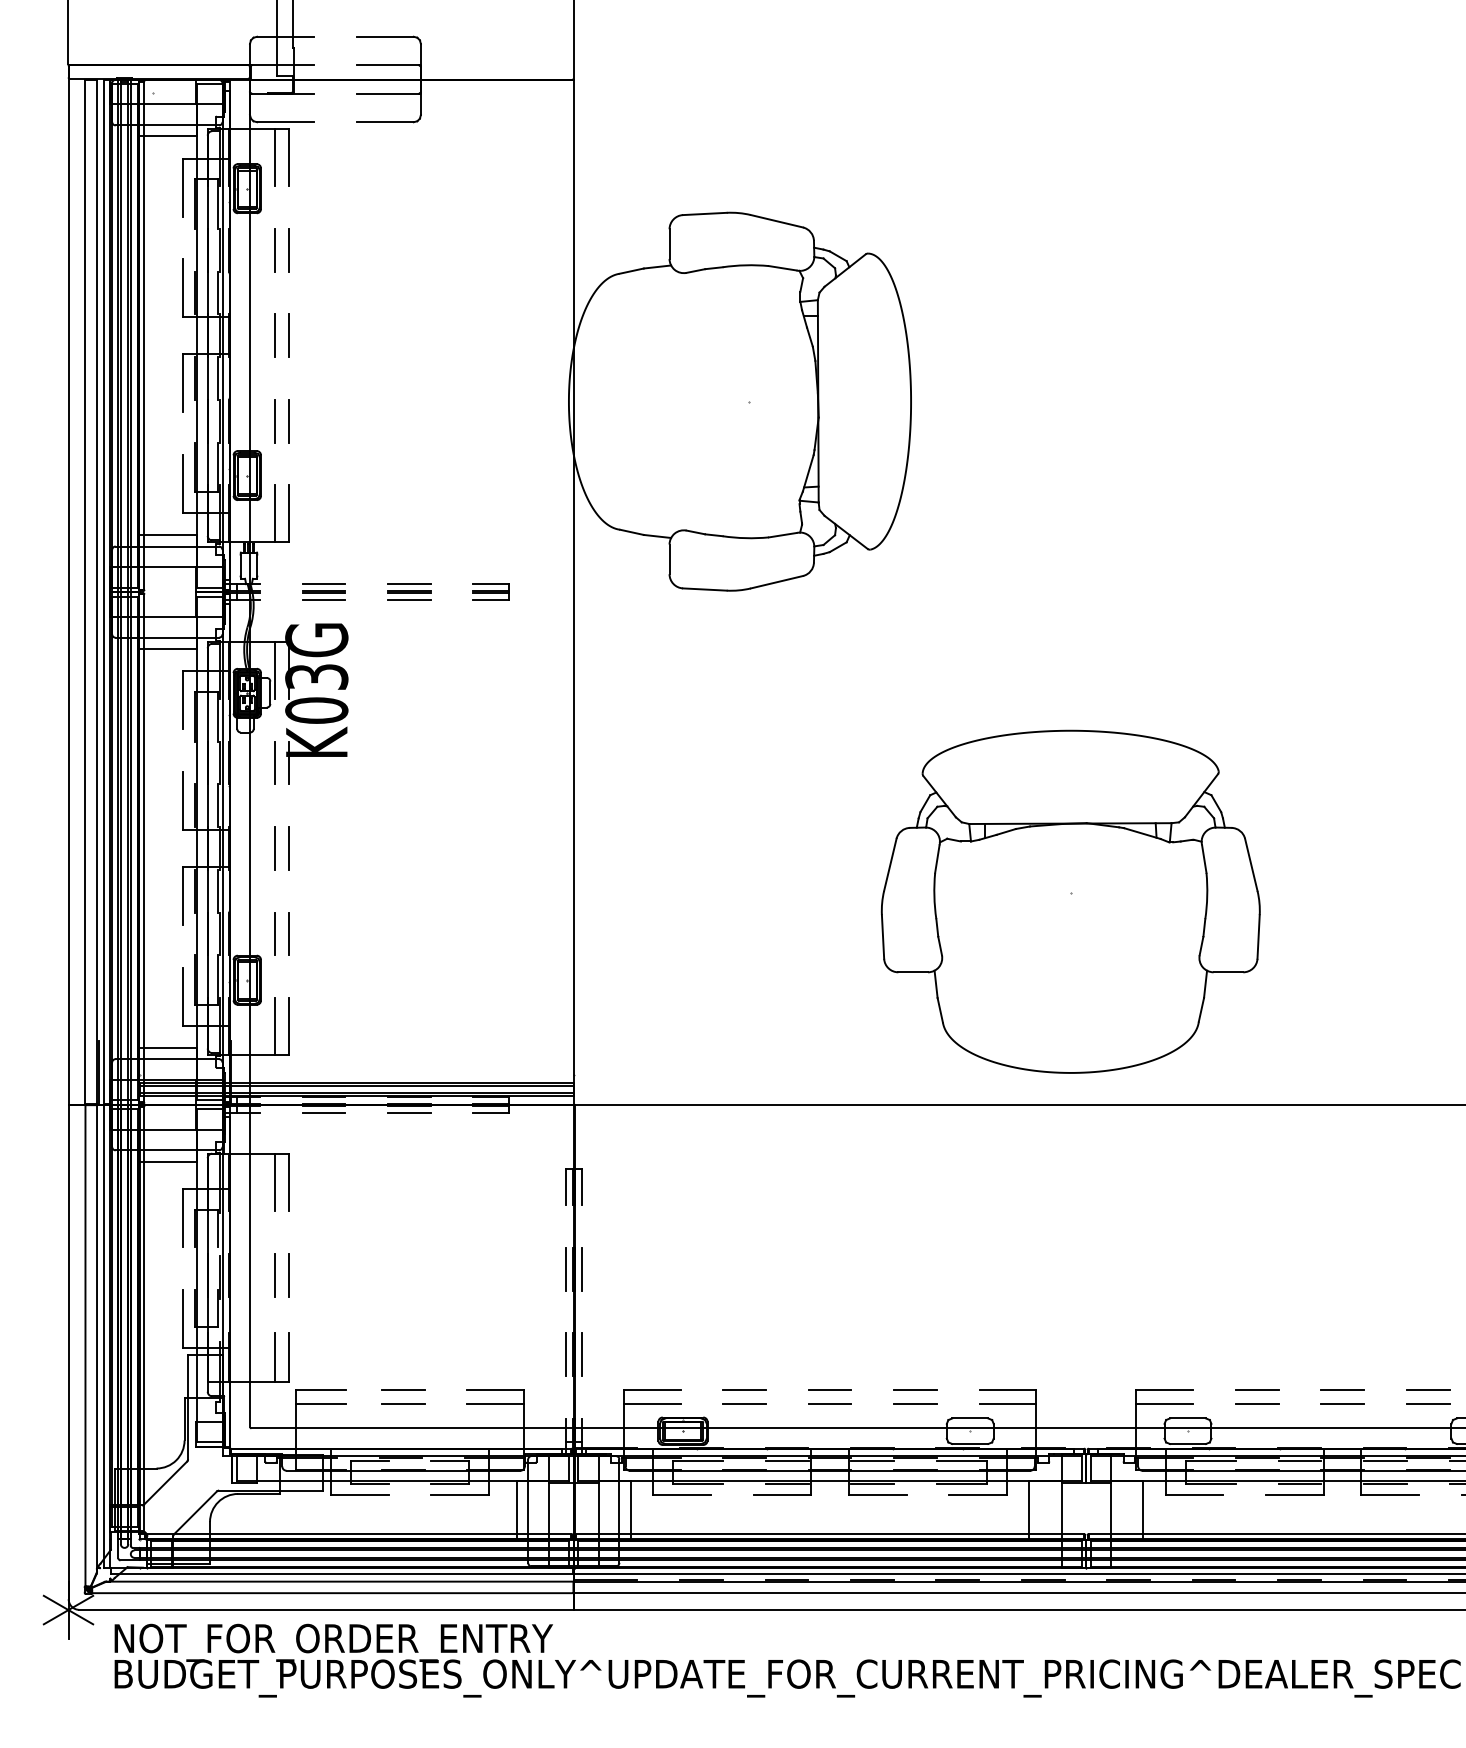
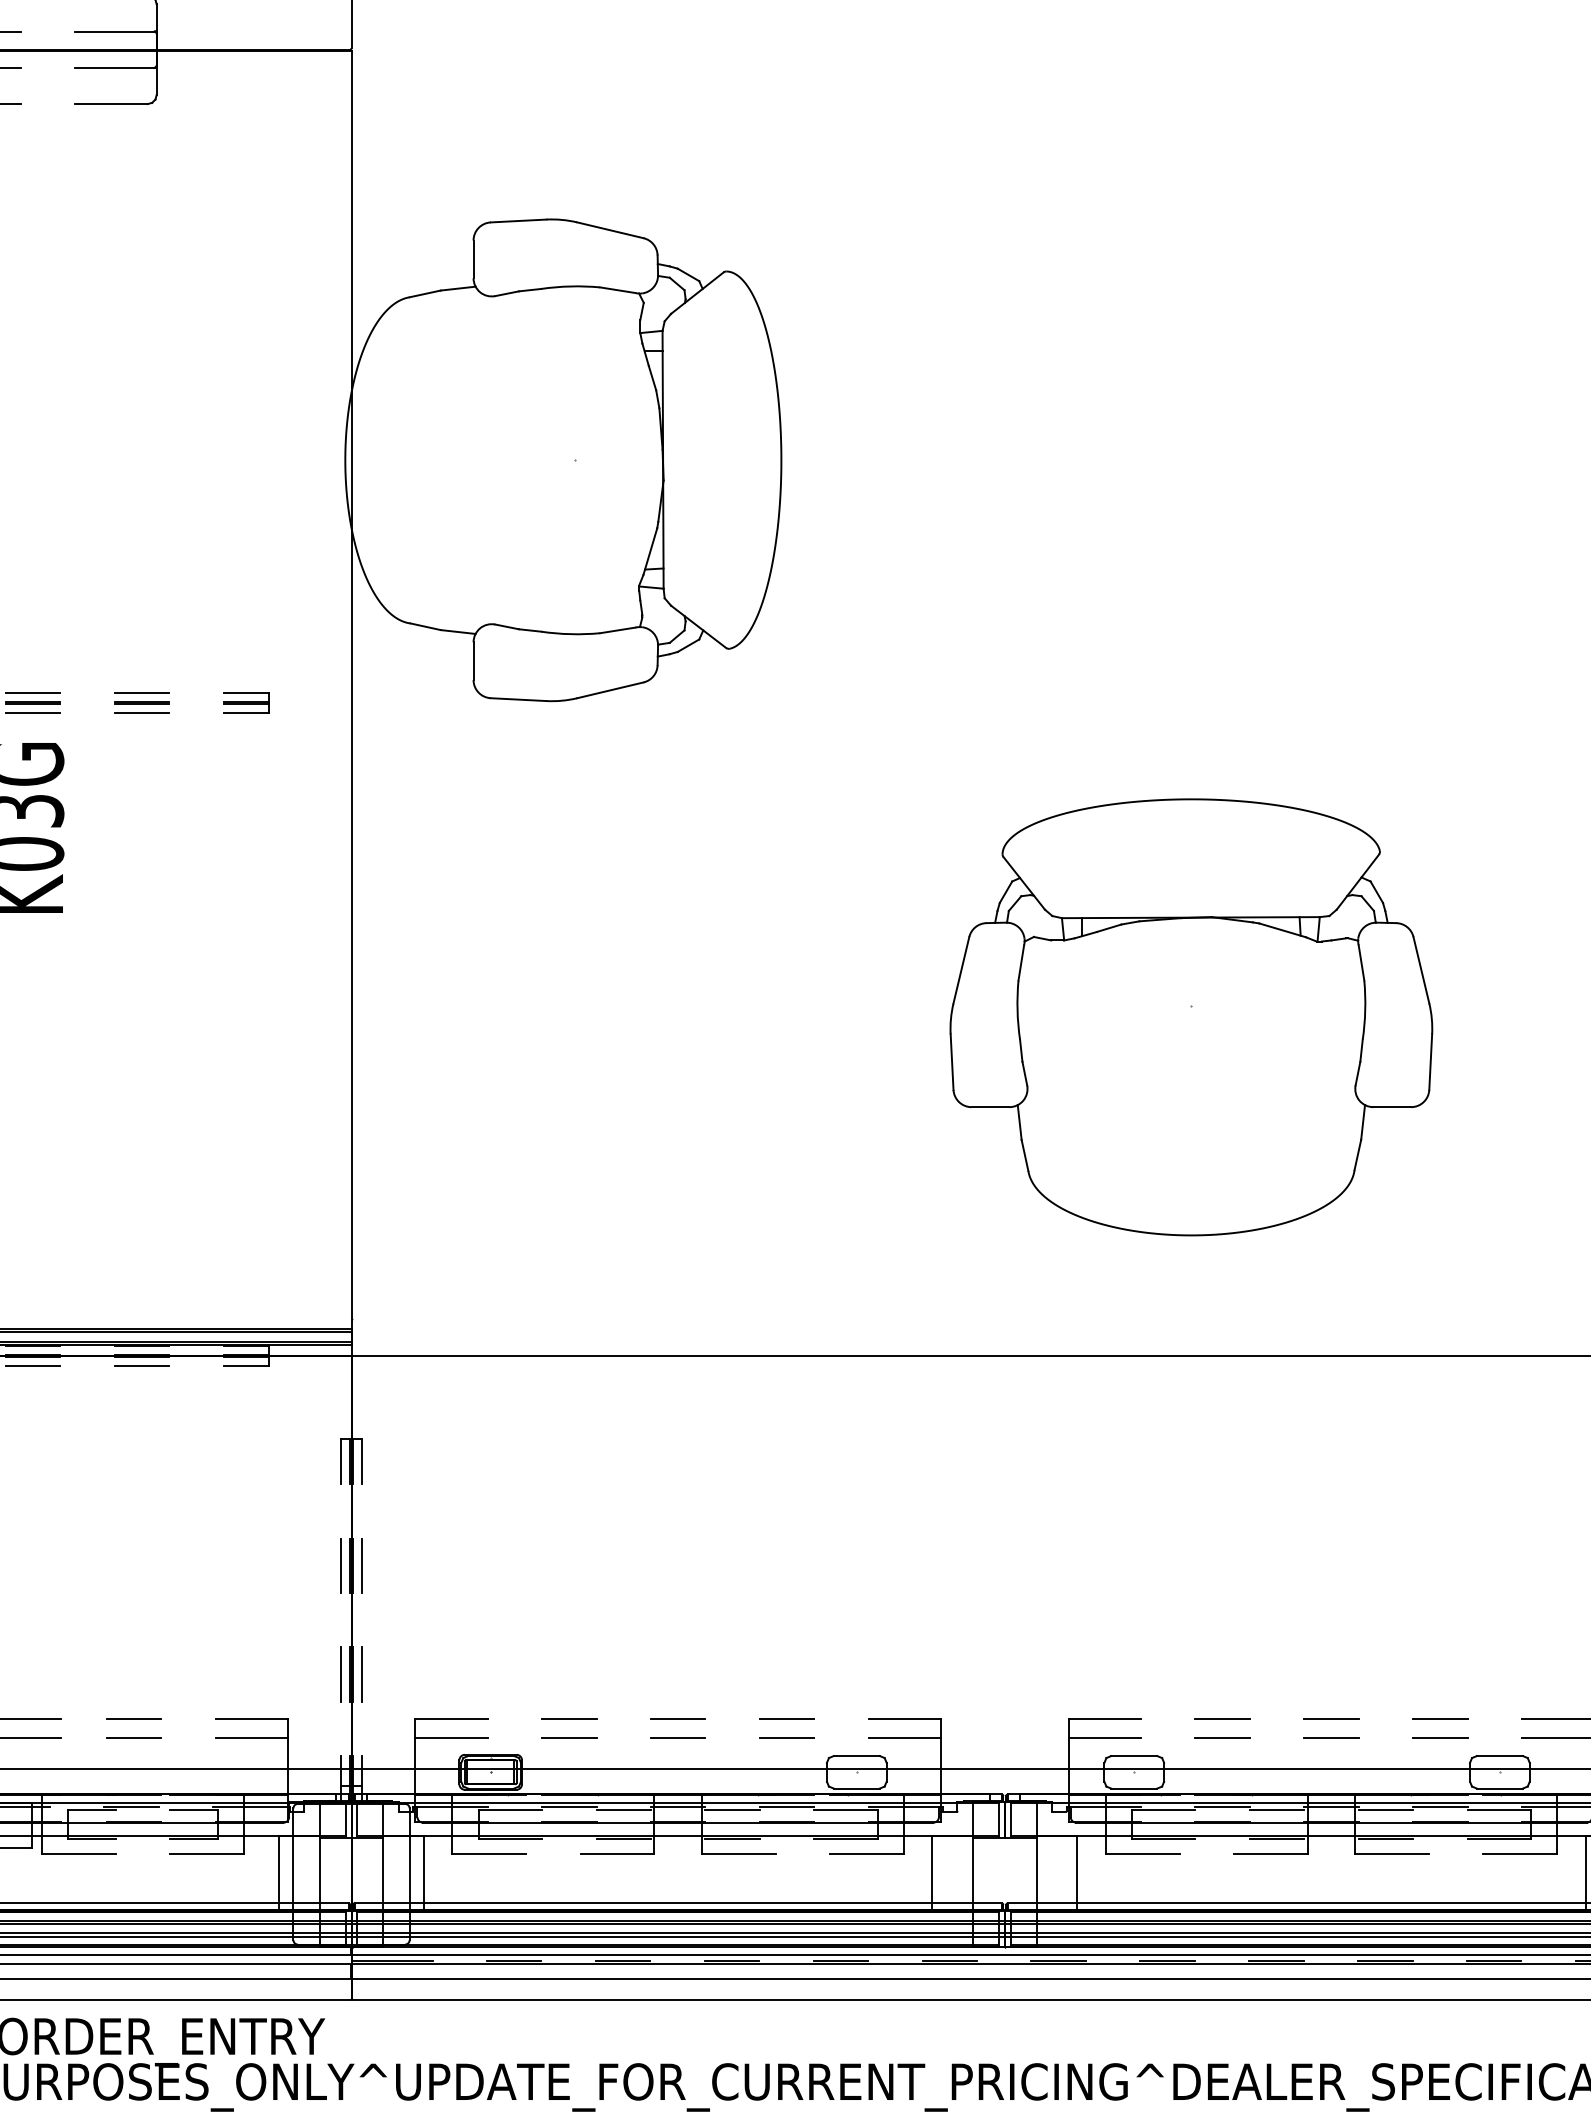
part: (1070, 901) -> (1190, 1016), moved

